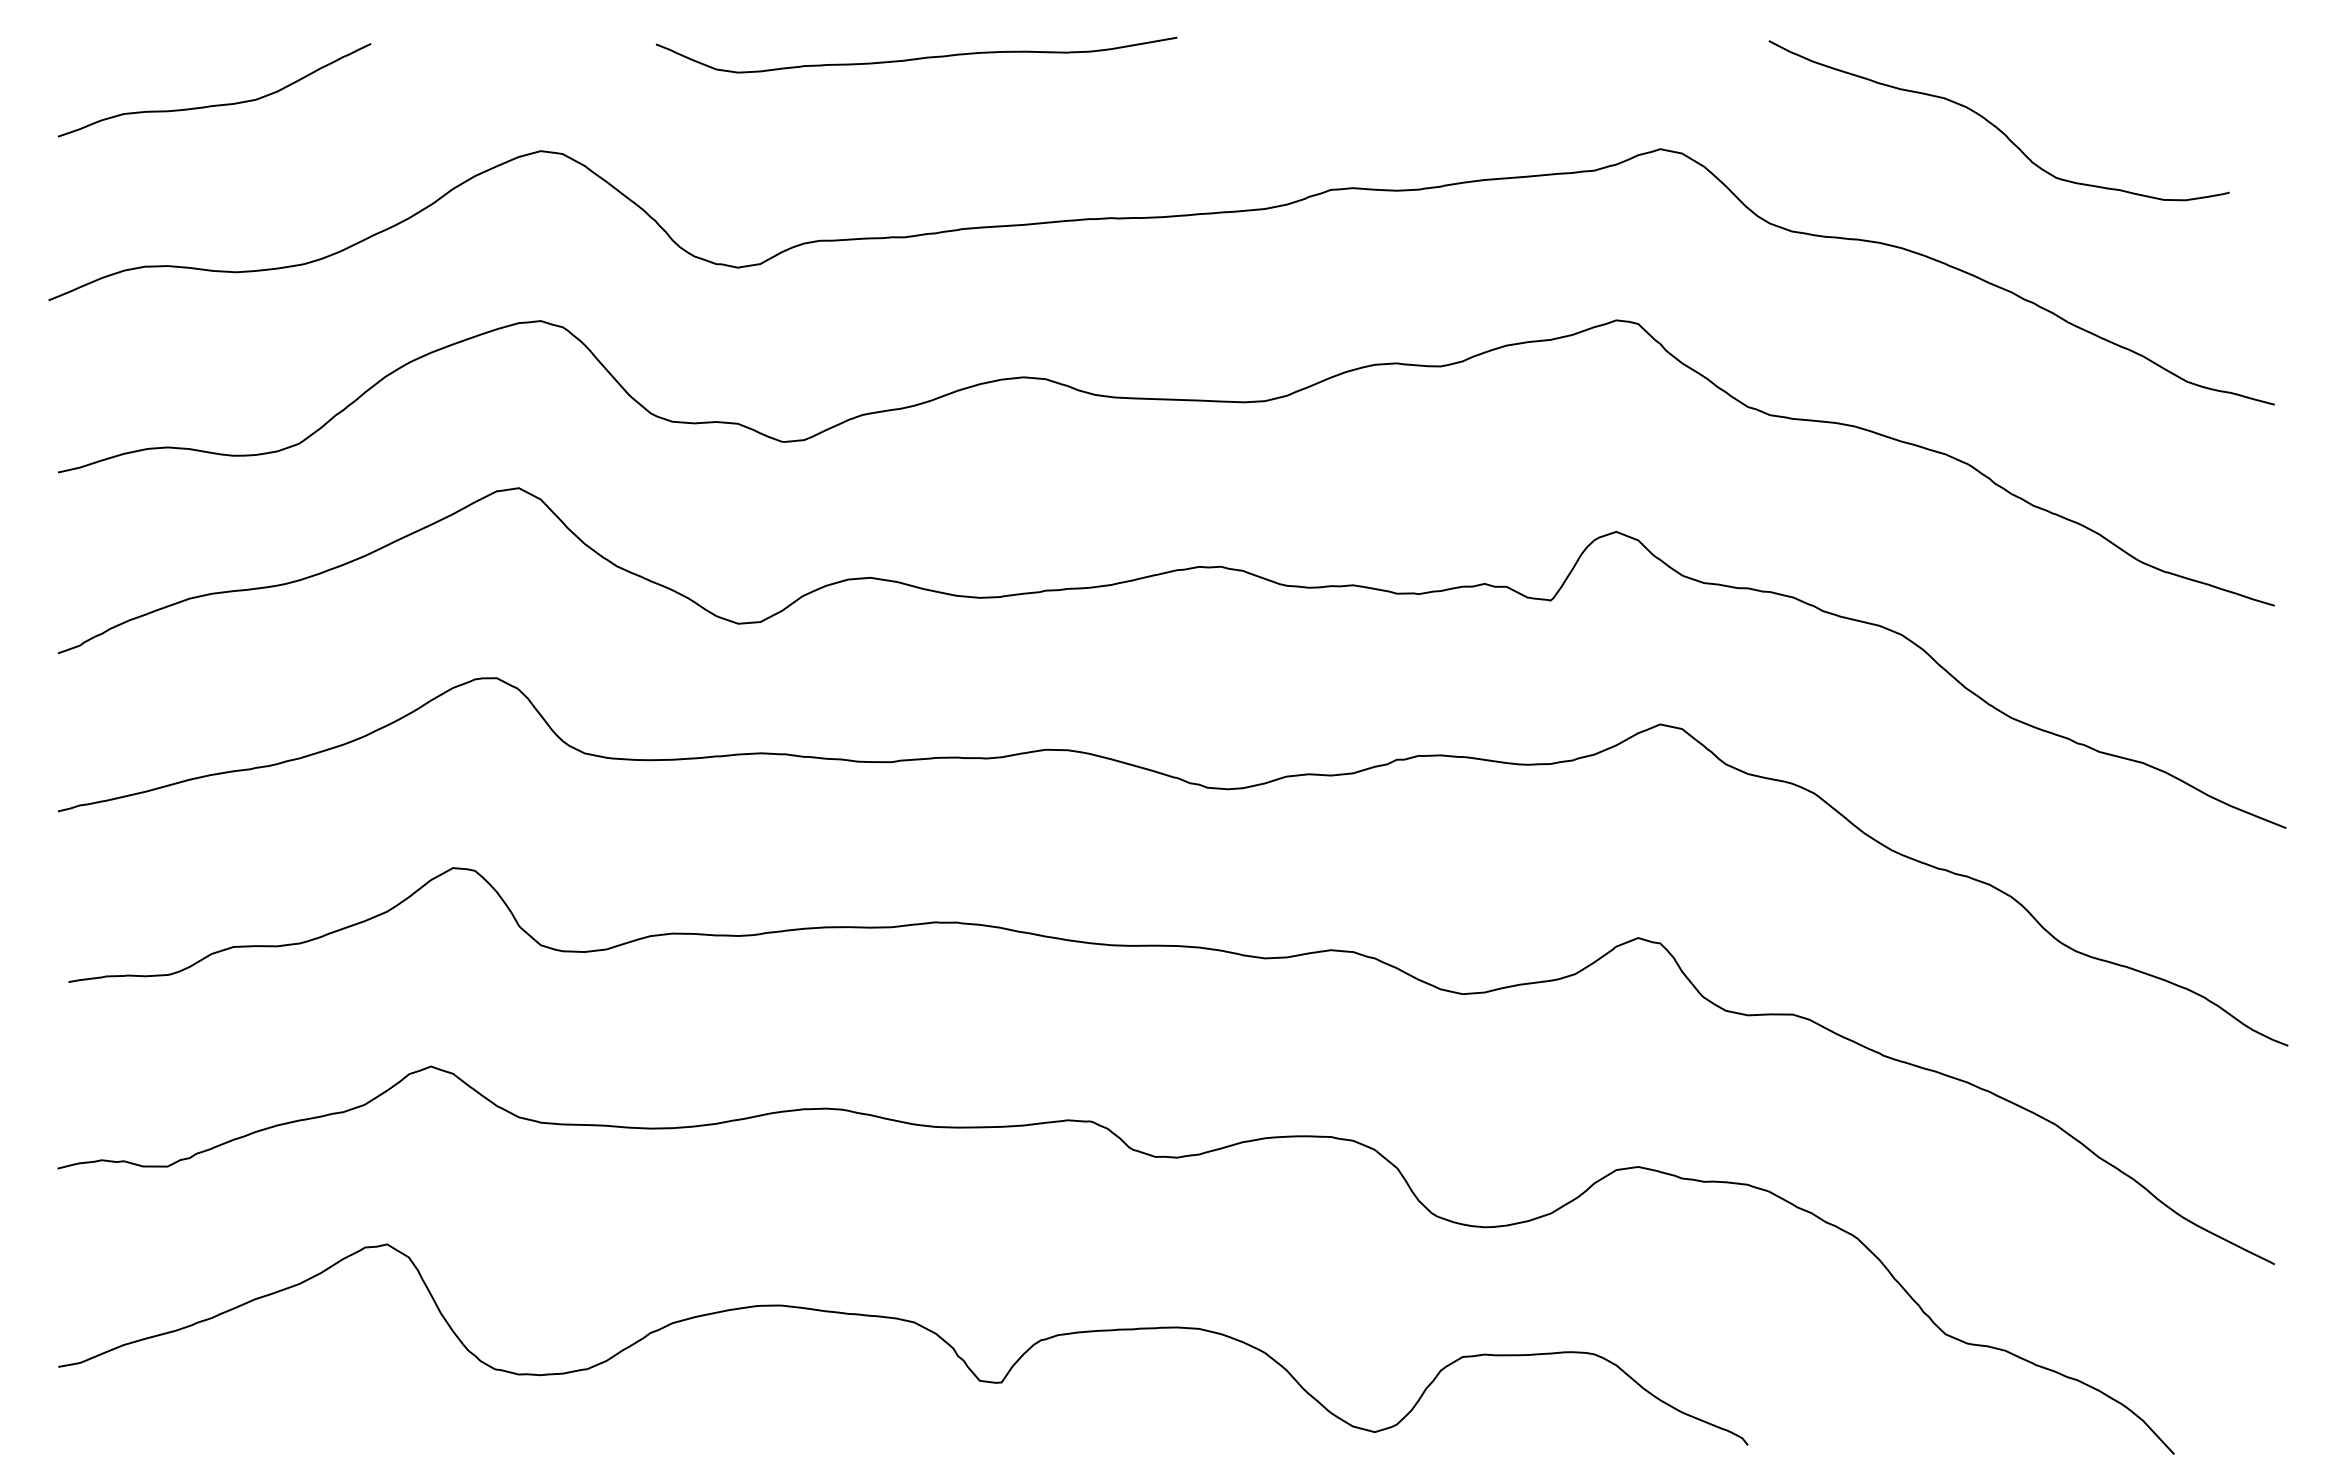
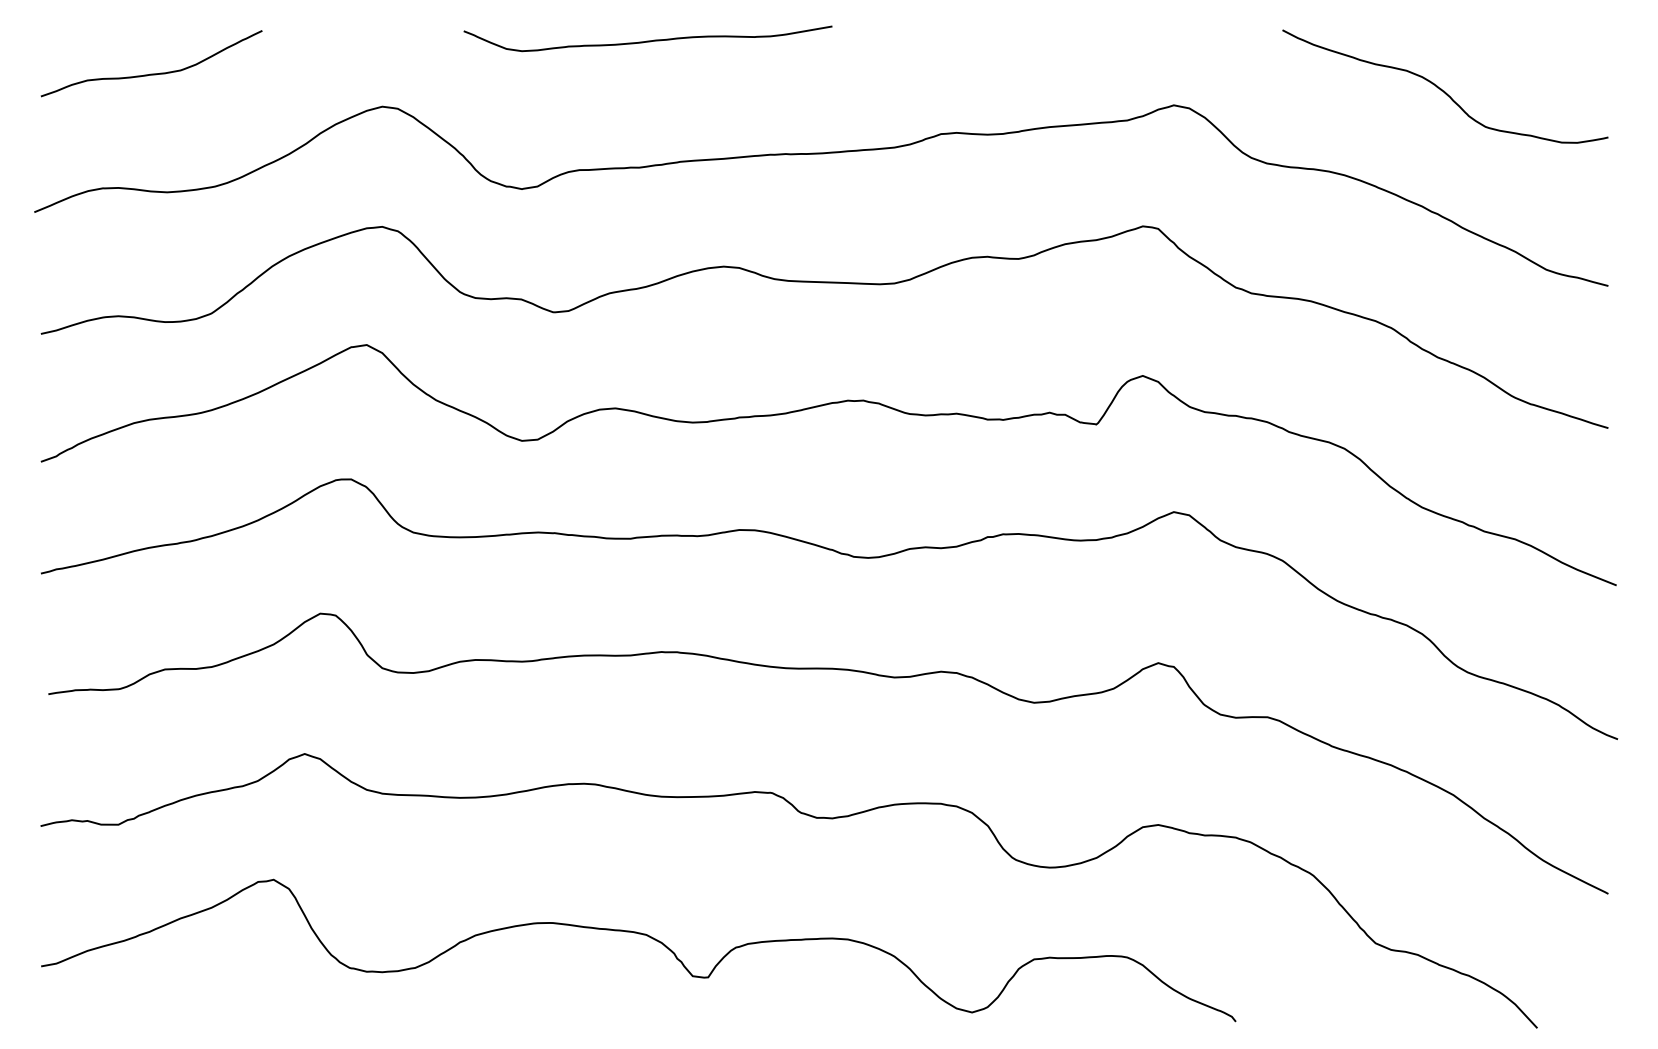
curve: (1994, 124) -> (1442, 89), moved

